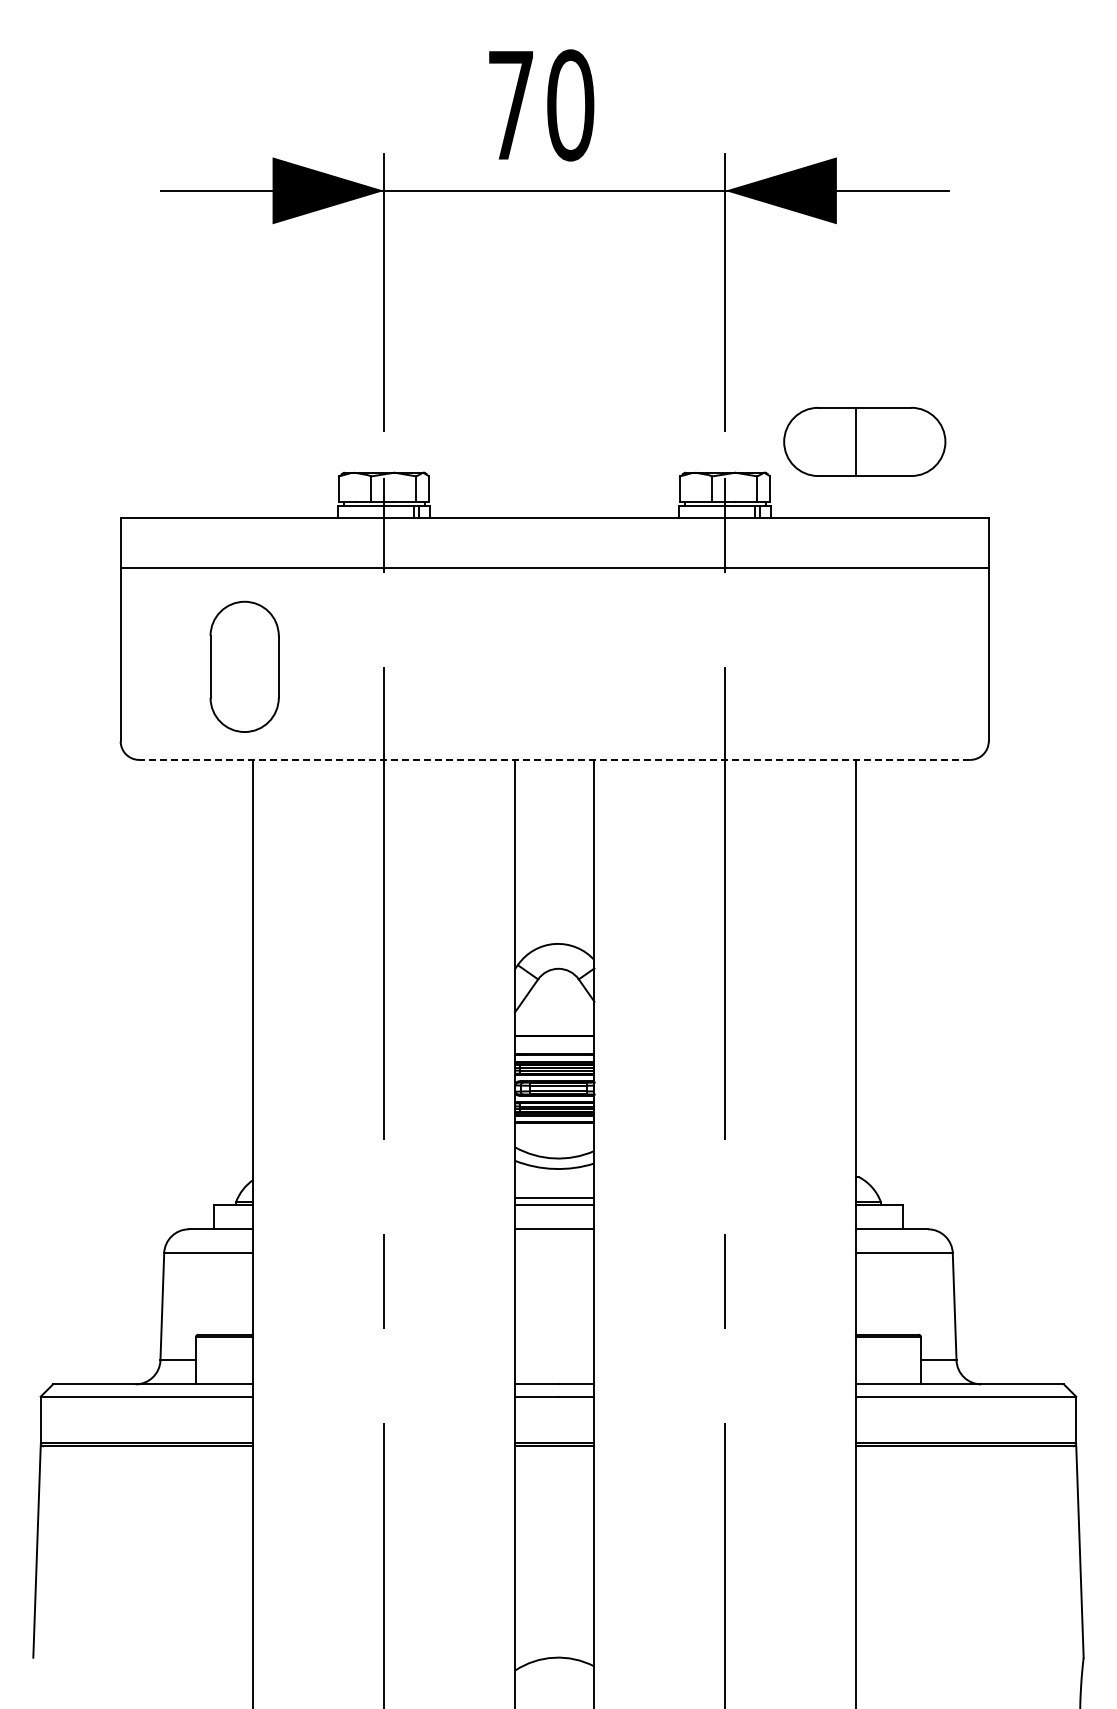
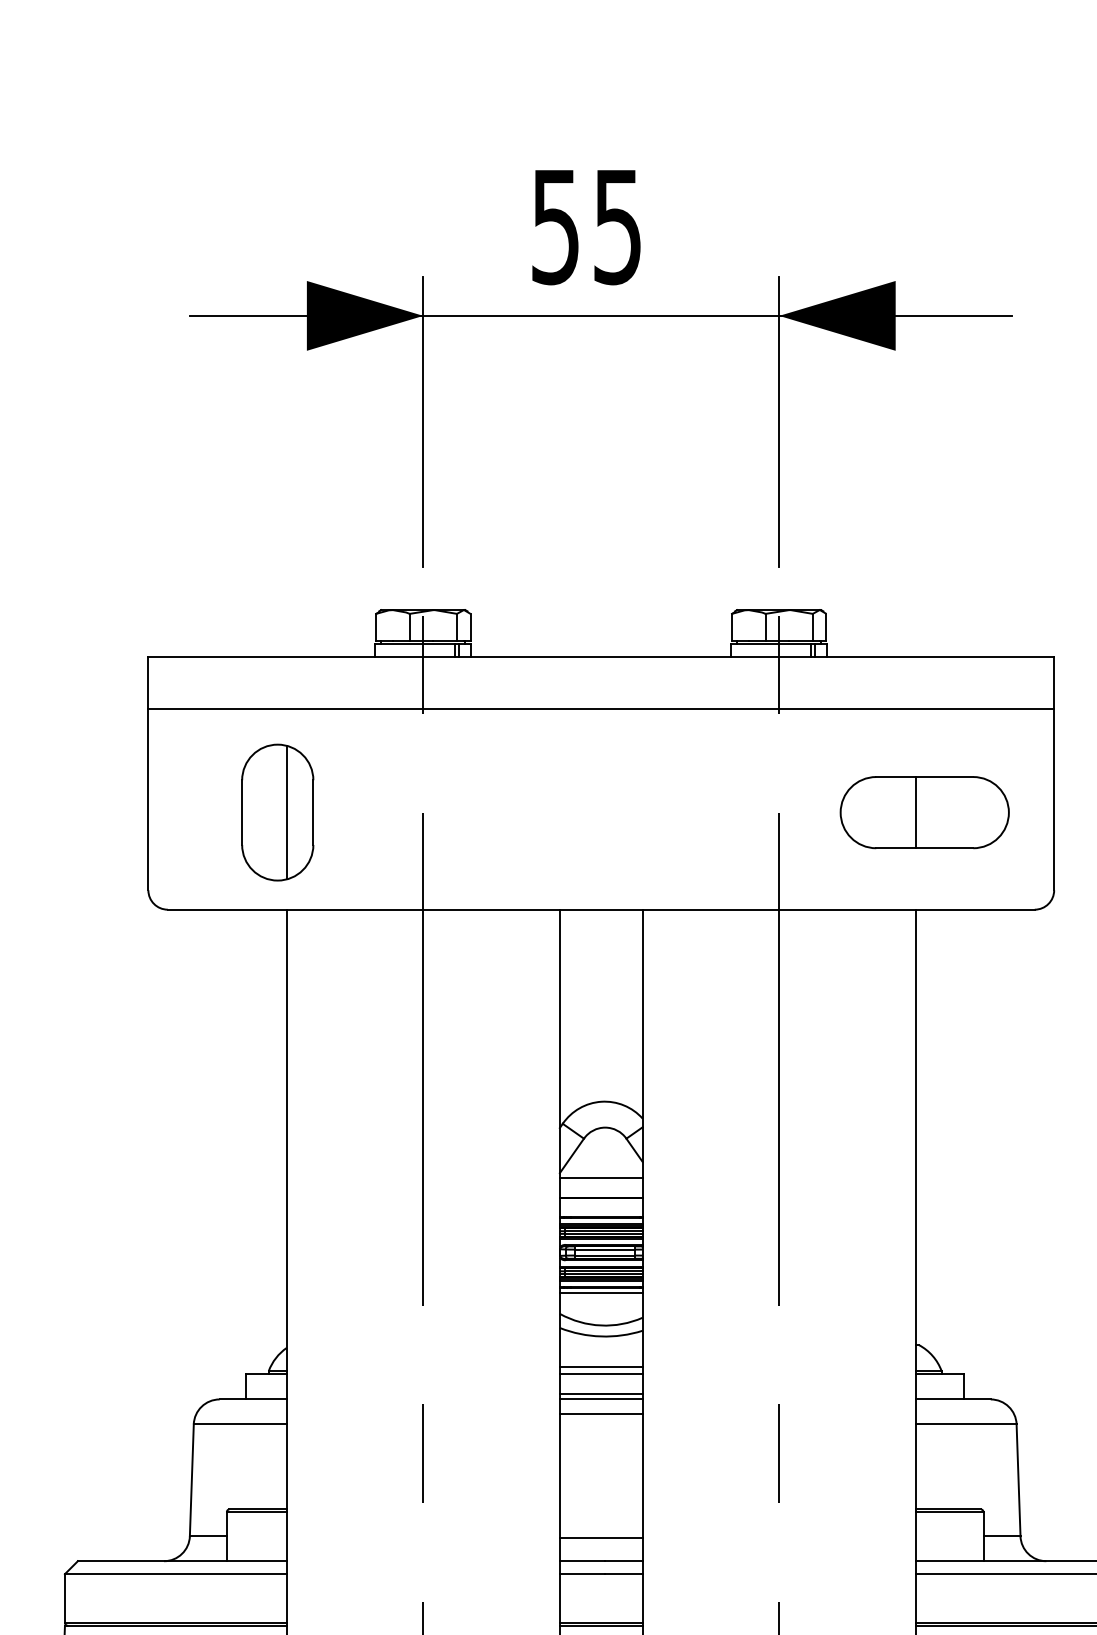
text: (541, 105) -> (587, 226), 70 -> 55
part: (864, 441) -> (924, 812), moved
line: (253, 666) -> (286, 812), added
line: (554, 759) -> (601, 909), dashed -> solid
line: (554, 1017) -> (601, 1178), added
line: (554, 1127) -> (601, 1293), added
line: (554, 1224) -> (601, 1394), added
line: (554, 1243) -> (601, 1414), added
line: (554, 1361) -> (601, 1537), added

